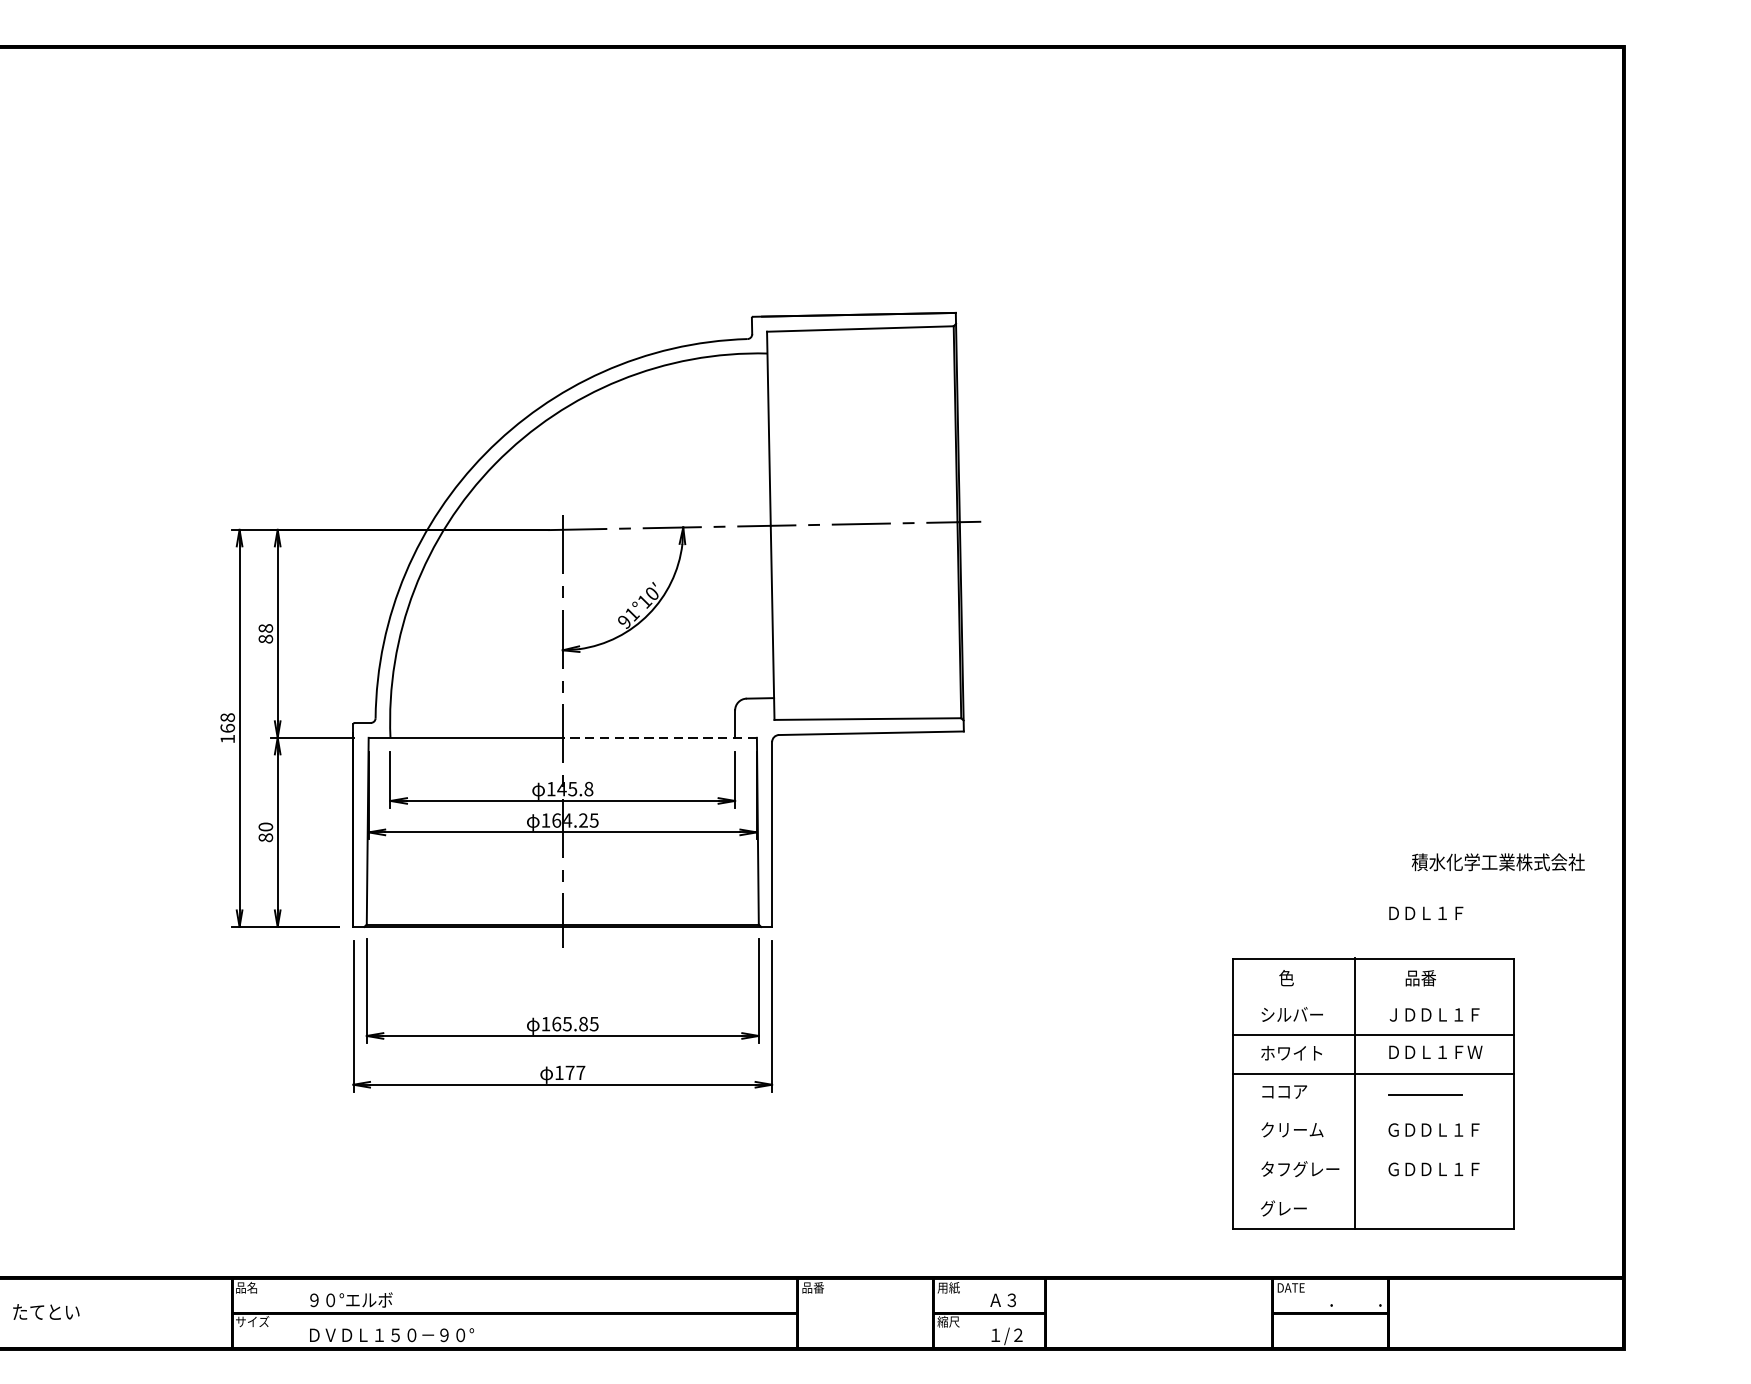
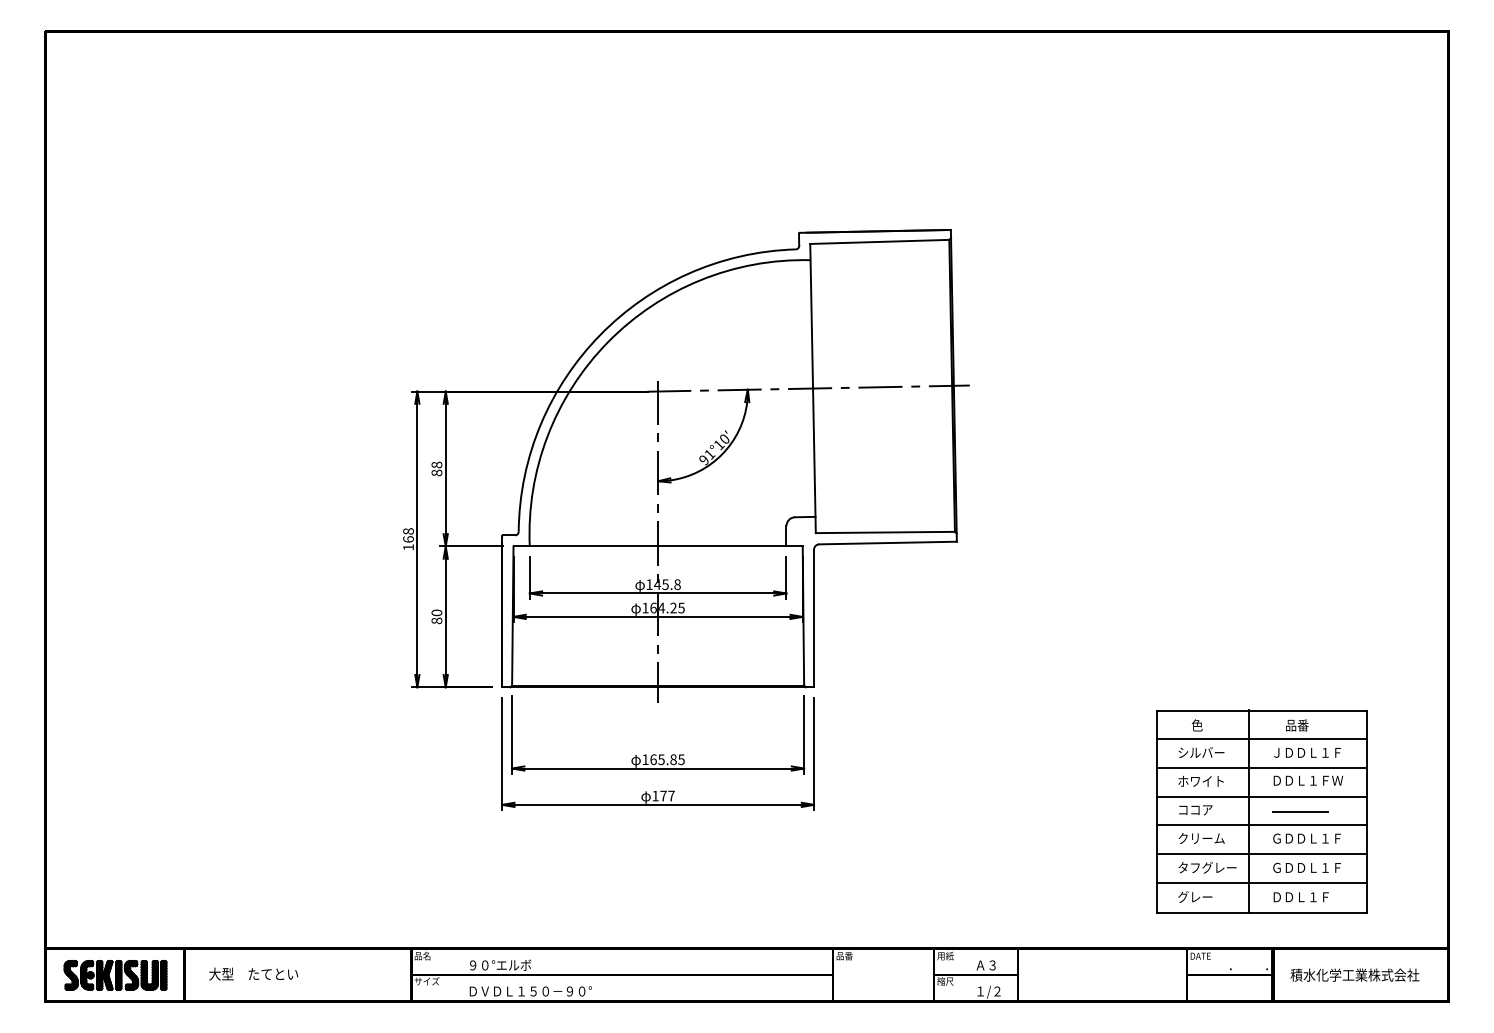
line: (658, 737) -> (729, 546), dashed -> solid
text: (1497, 861) -> (1354, 974), moved
text: (1425, 913) -> (1300, 897), moved
line: (1372, 995) -> (1261, 738), added
line: (1372, 1111) -> (1261, 824), added
line: (1372, 1150) -> (1261, 853), added
line: (1372, 1190) -> (1261, 883), added

